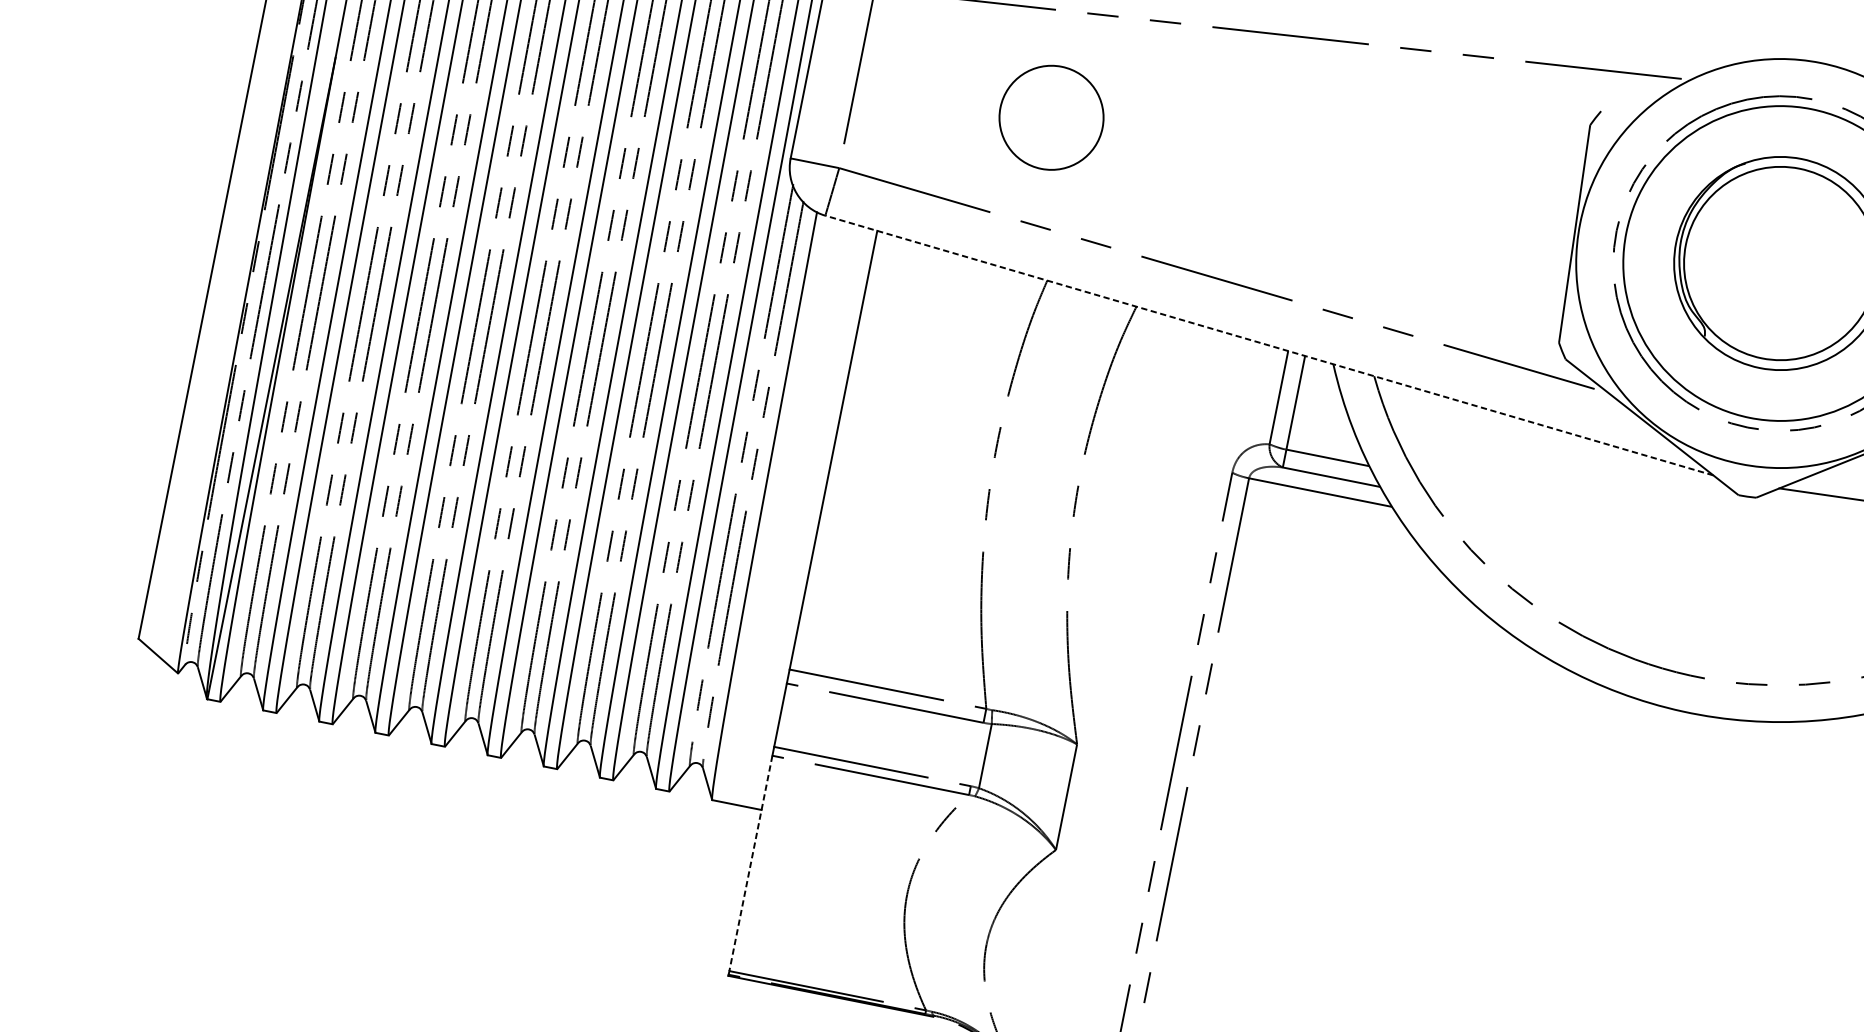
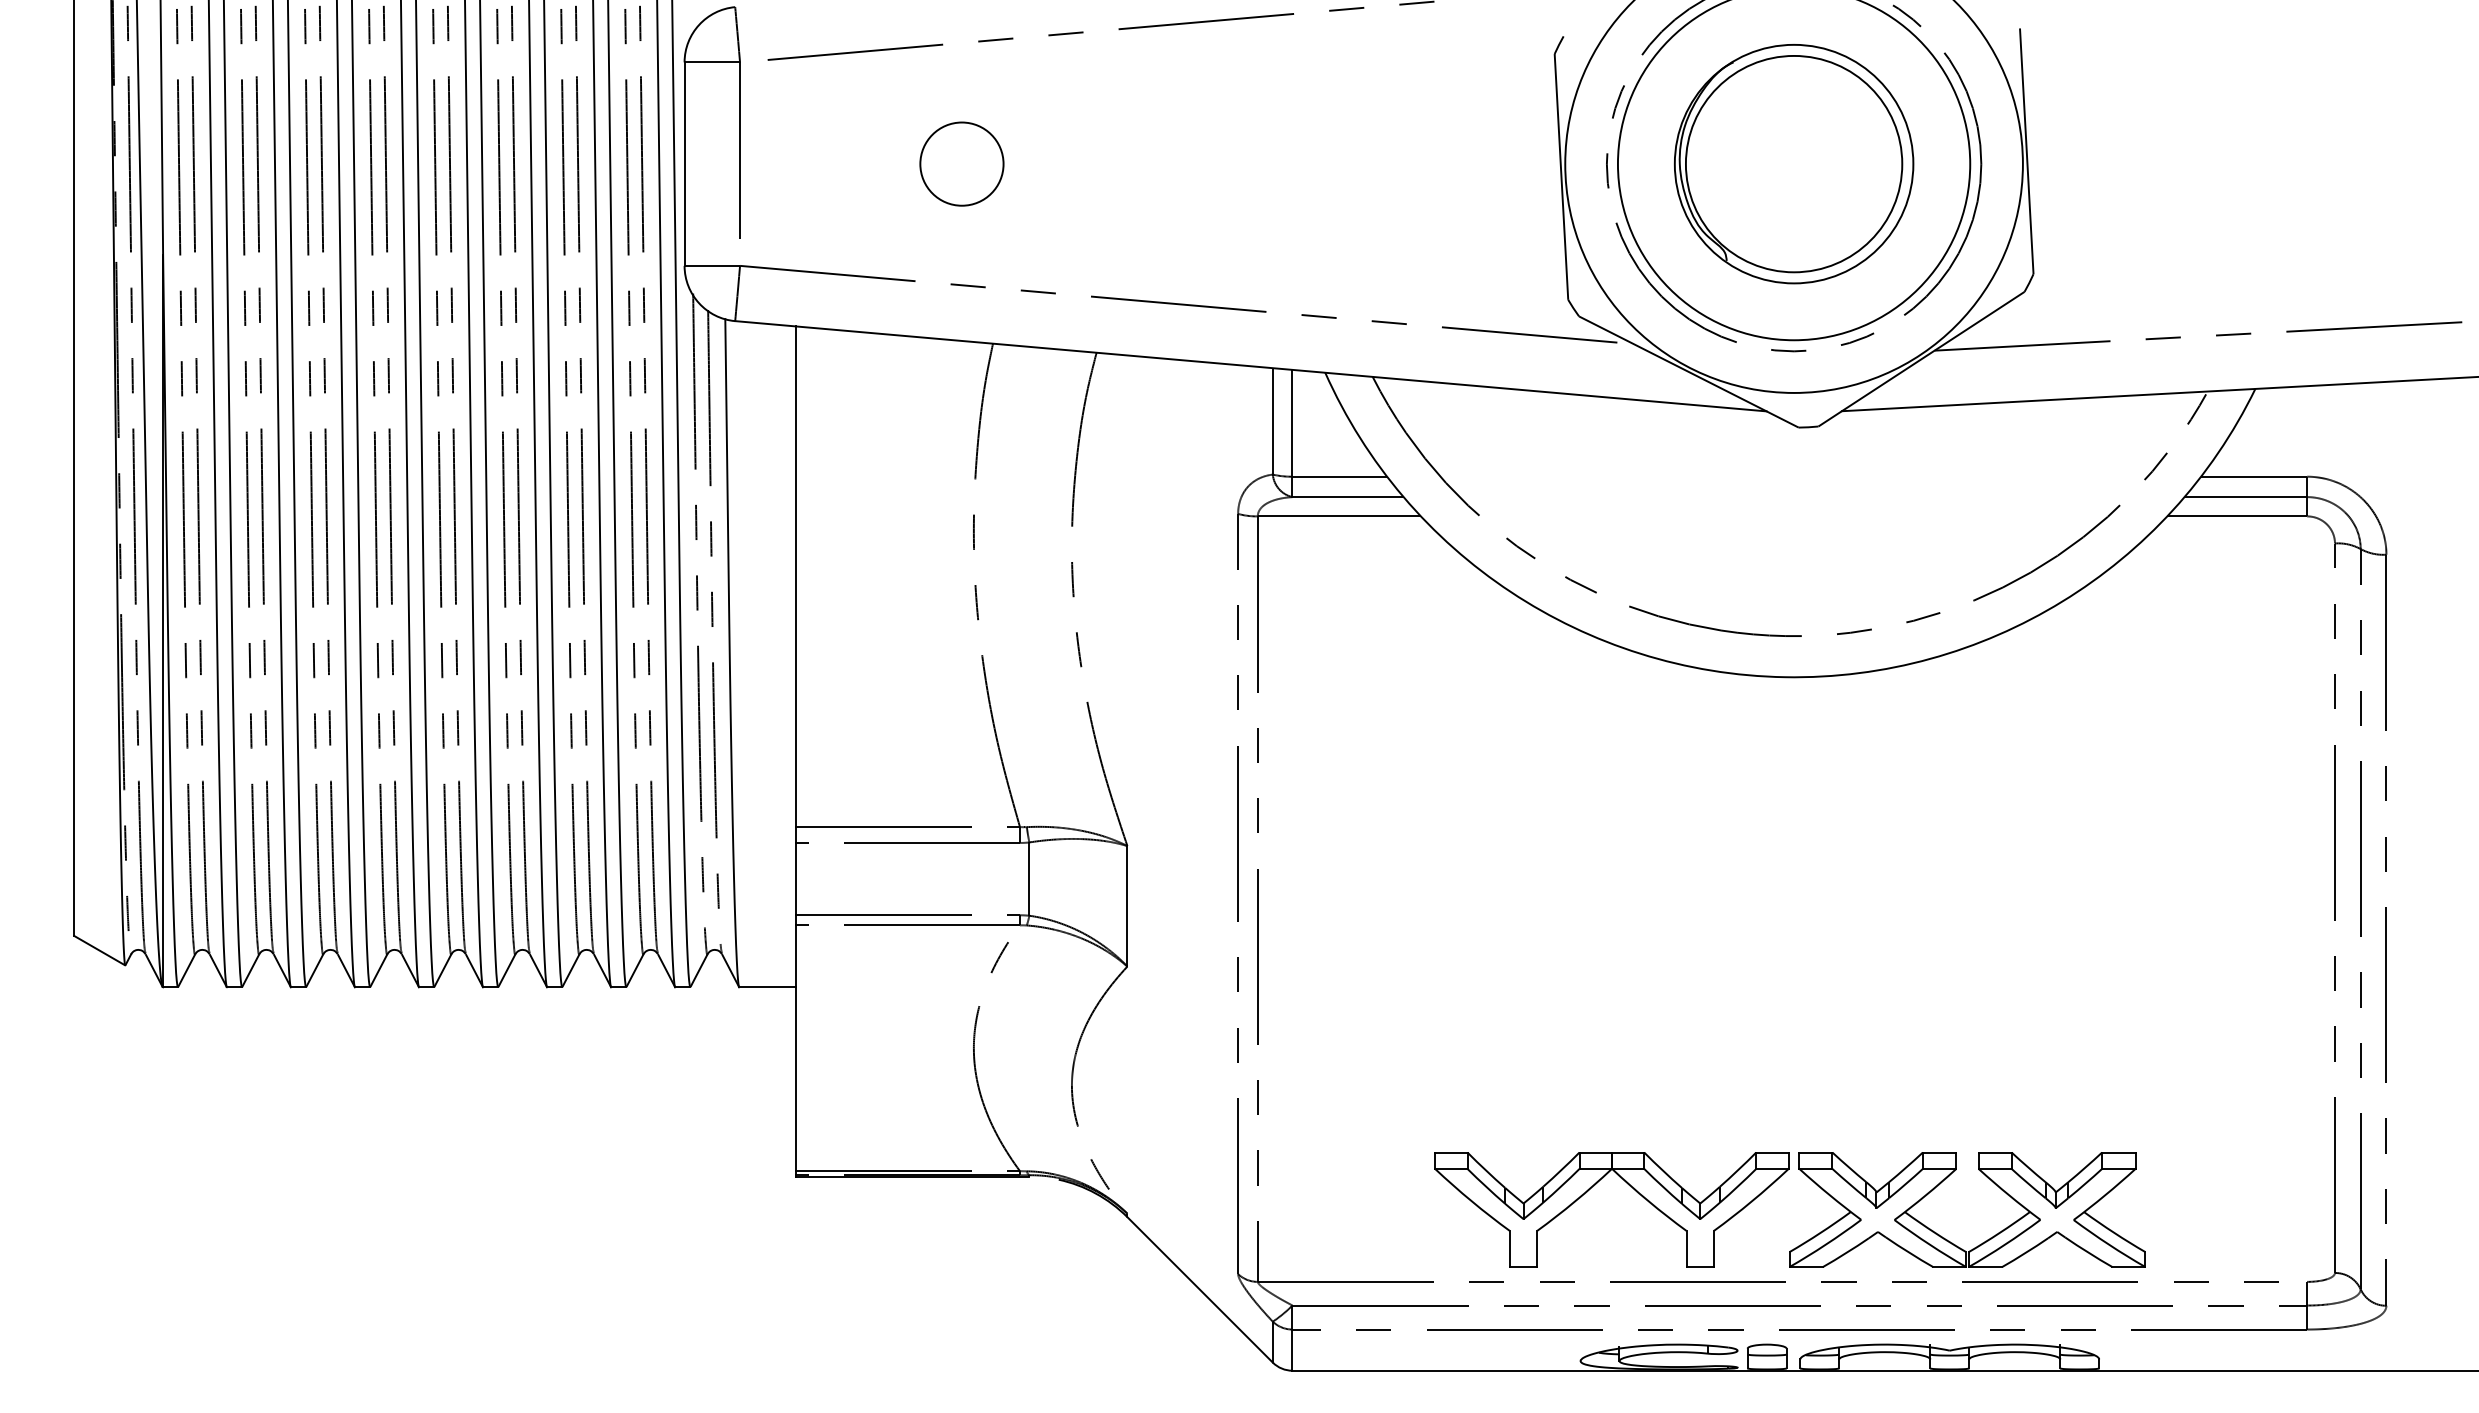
circle: (1051, 117) -> (961, 163), size x0.71
line: (1268, 345) -> (1250, 366), dashed -> solid
line: (750, 863) -> (795, 1048), dashed -> solid

